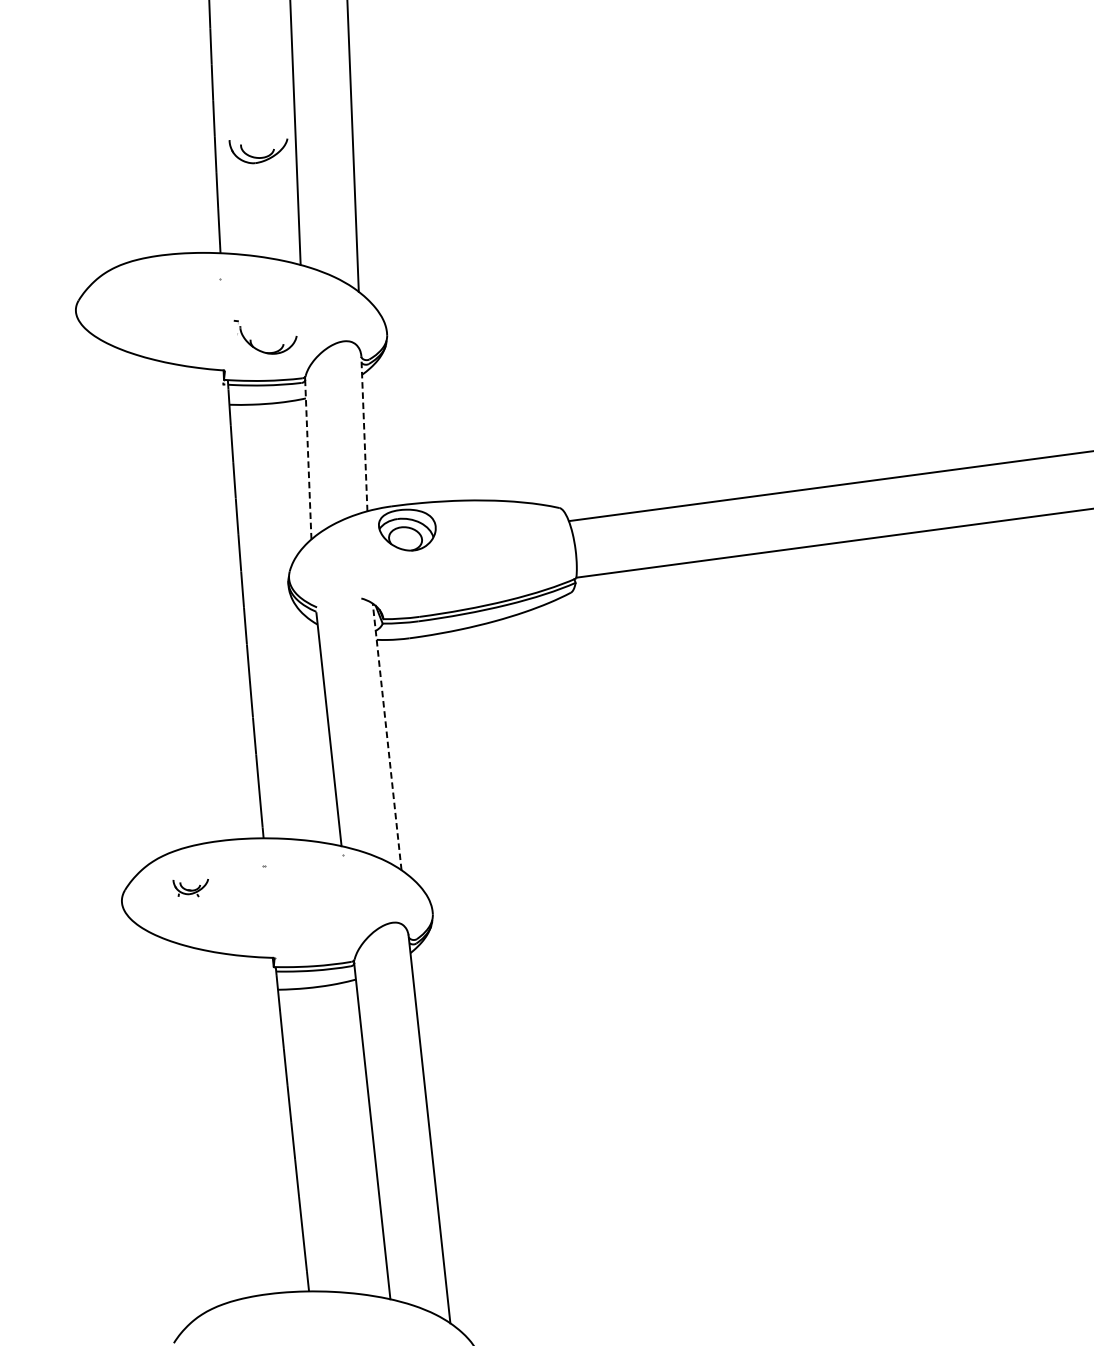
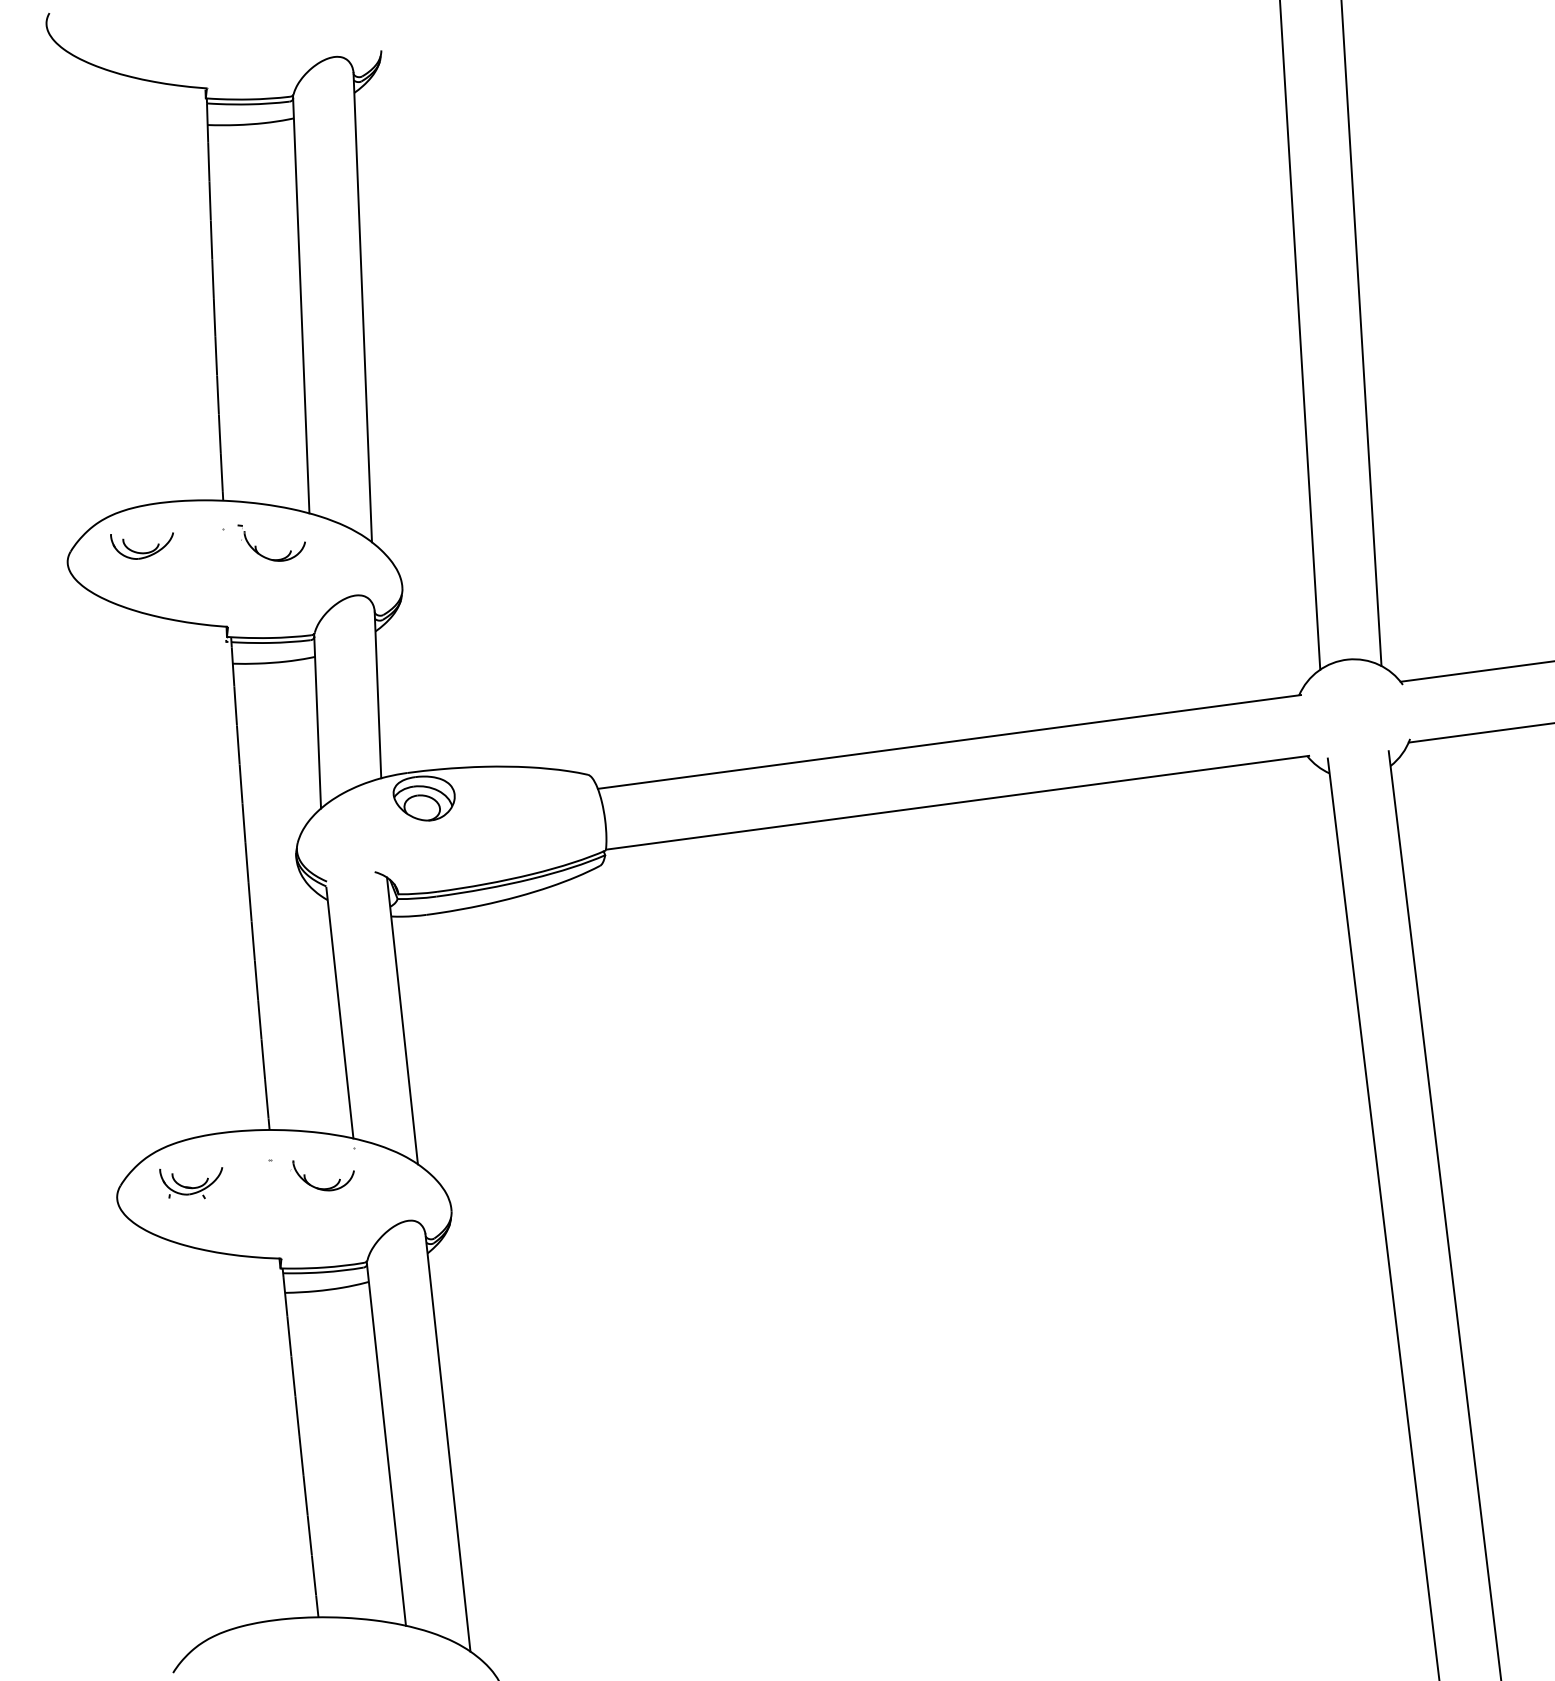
part: (257, 157) -> (141, 552), moved
part: (259, 349) -> (265, 556), moved
line: (363, 433) -> (377, 694), dashed -> solid
line: (308, 459) -> (317, 722), dashed -> solid
line: (387, 736) -> (402, 1020), dashed -> solid
part: (191, 888) -> (191, 1183), size x1.67
part: (310, 891) -> (319, 1187), added

